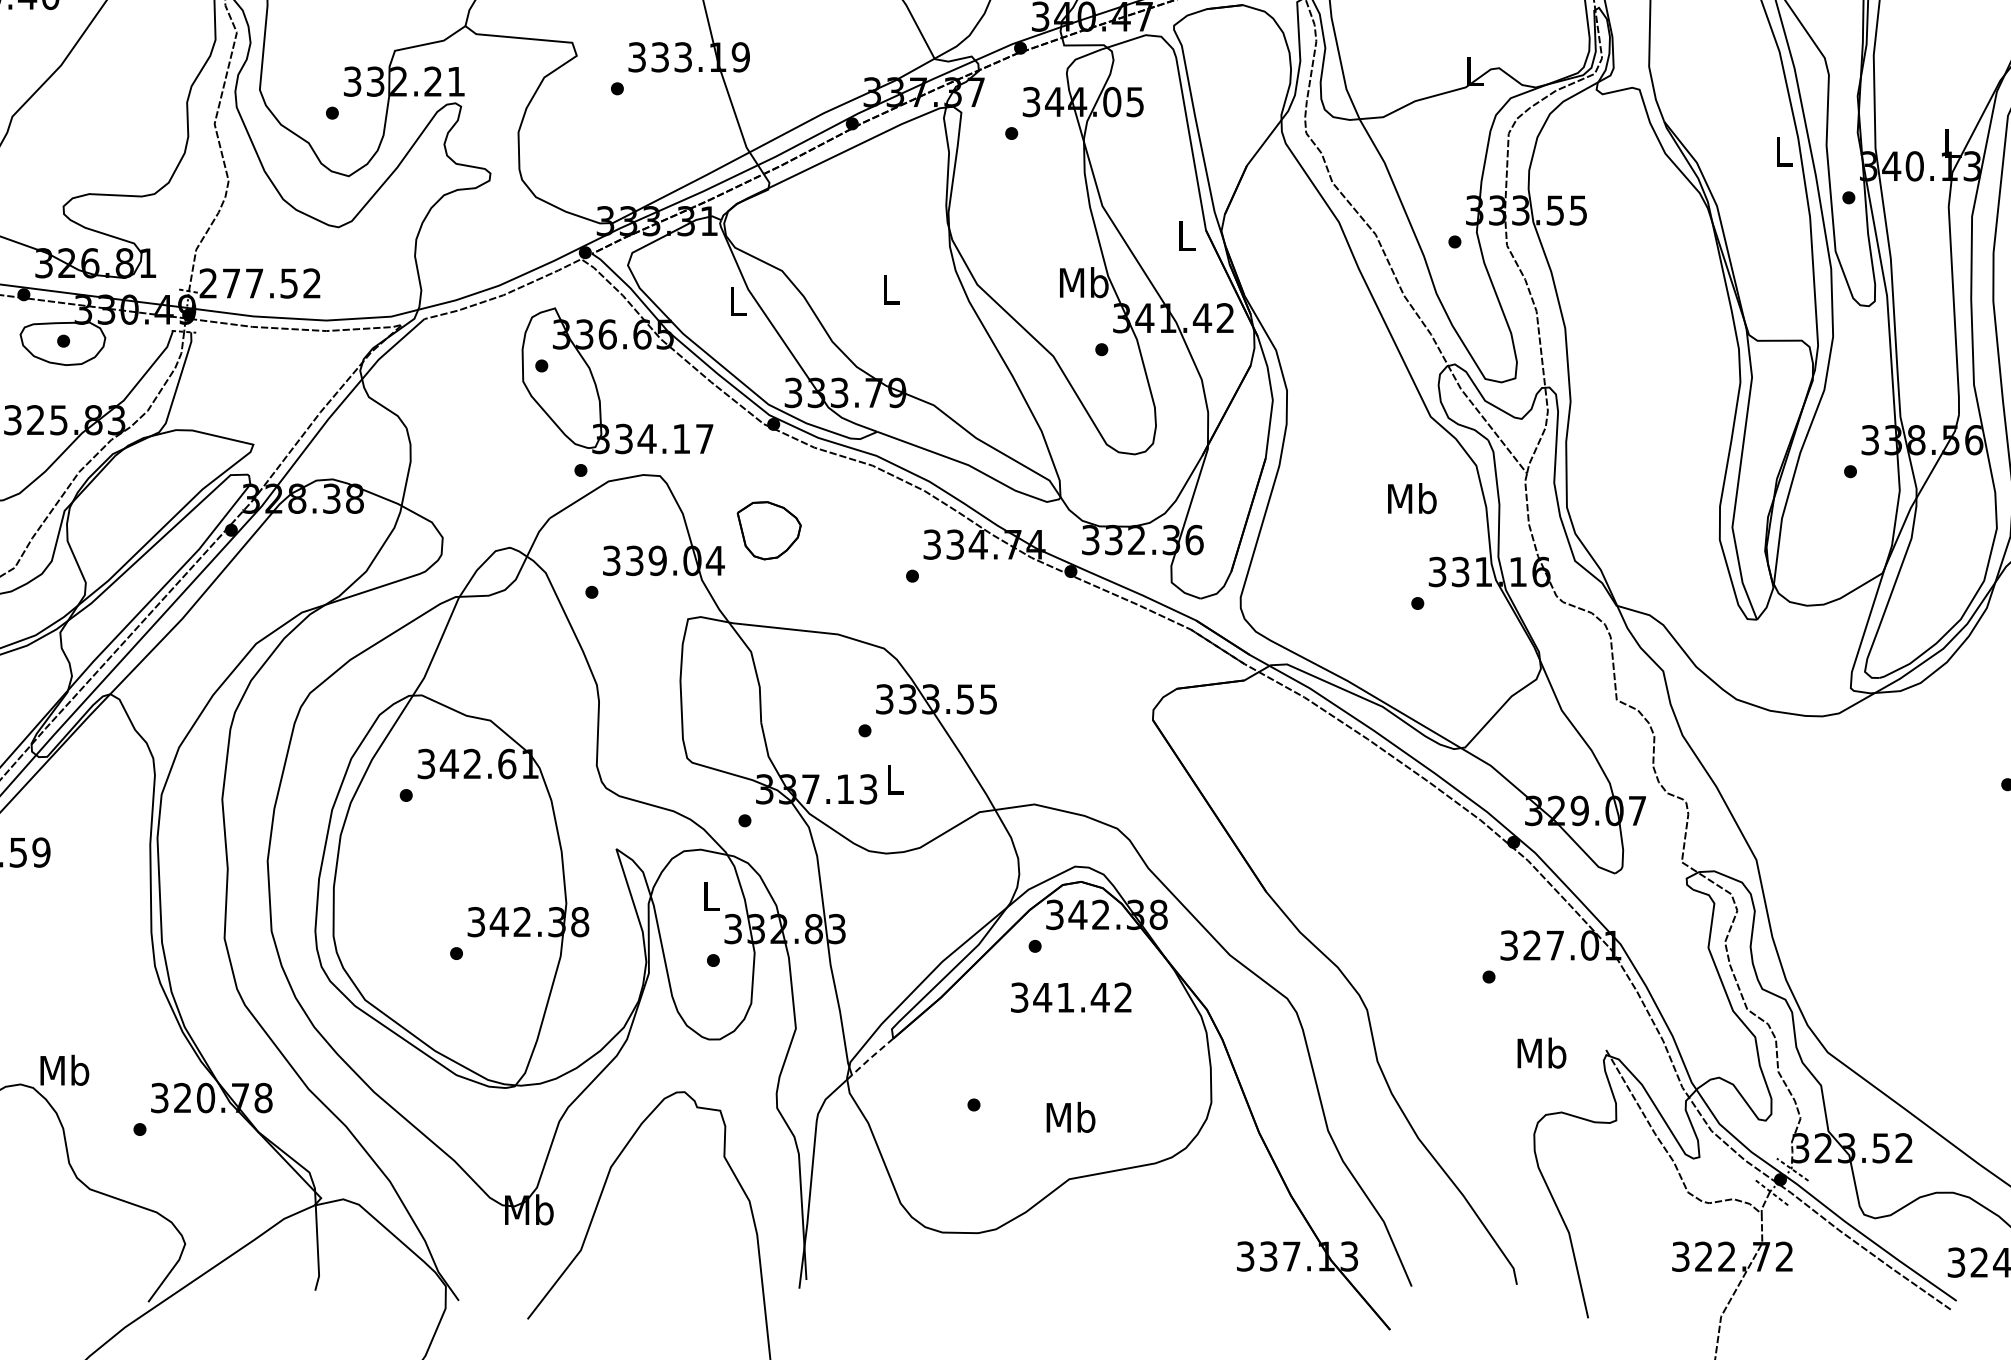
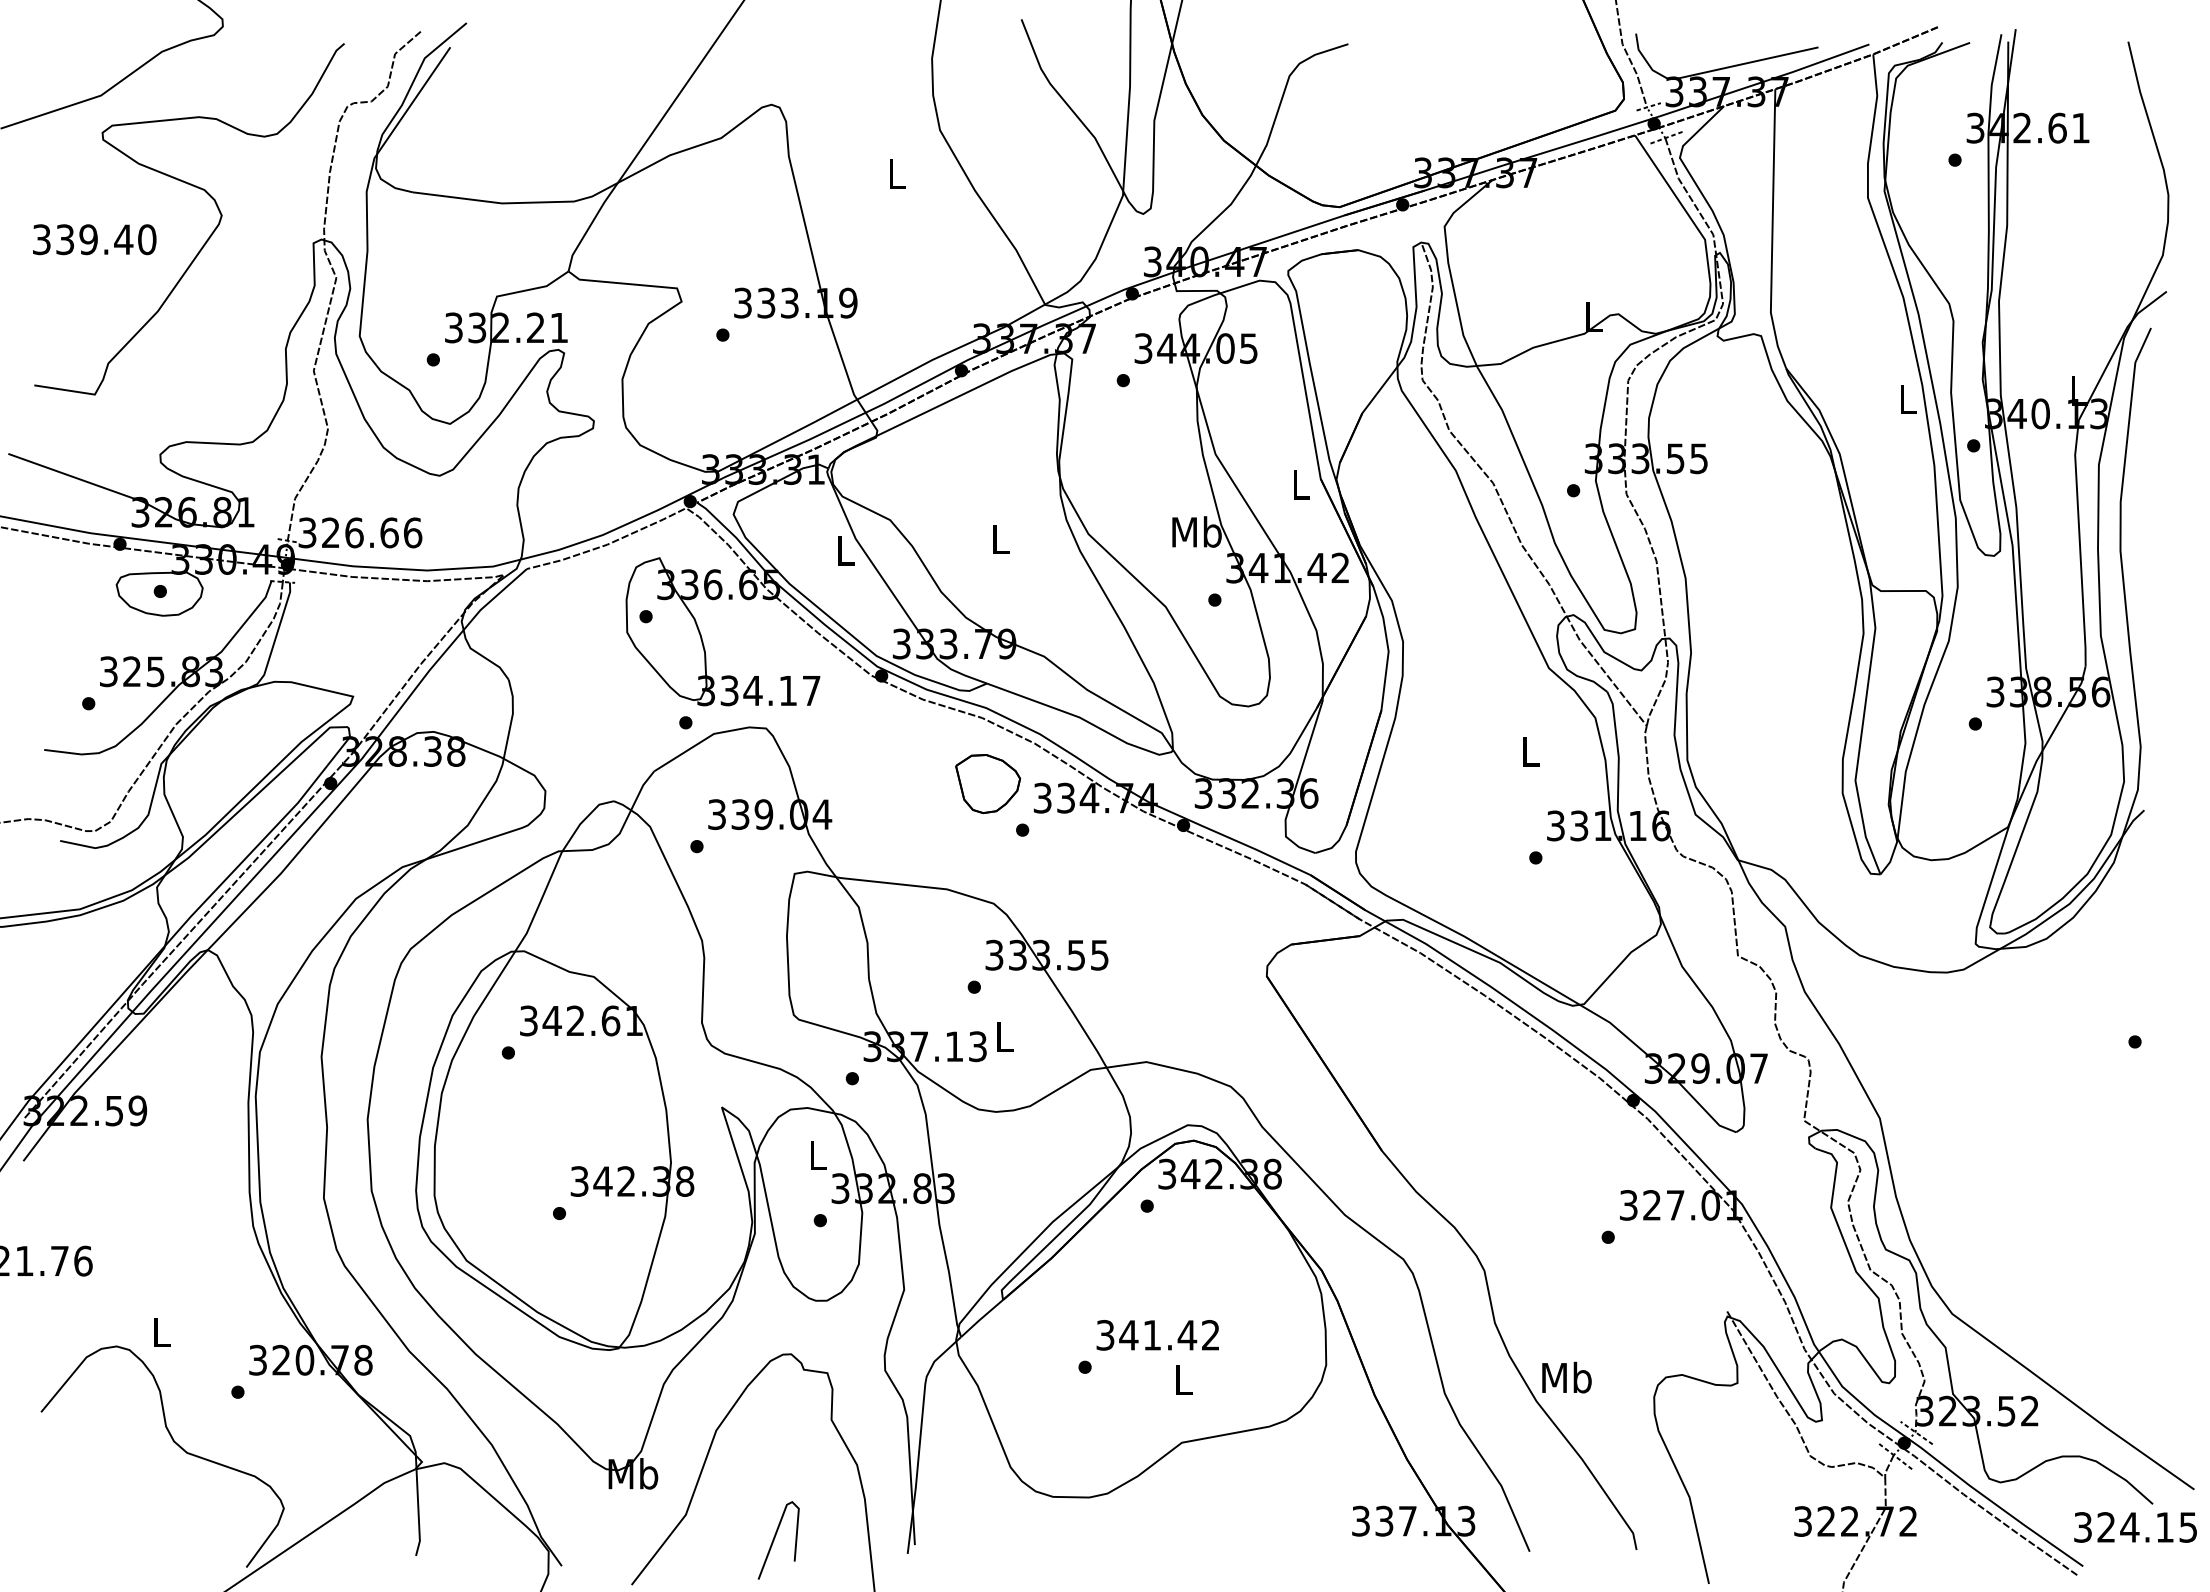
text: (260, 283) -> (360, 532), 277.52 -> 326.66
text: (1412, 498) -> (1530, 751), Mb -> L
part: (769, 531) -> (988, 784), moved
text: (1070, 997) -> (1157, 1335), moved
text: (1541, 1052) -> (1566, 1377), moved
line: (872, 1056) -> (981, 1318), dashed -> solid
text: (64, 1069) -> (161, 1331), Mb -> L
text: (1070, 1116) -> (1183, 1379), Mb -> L
line: (669, 1273) -> (775, 1538), added

